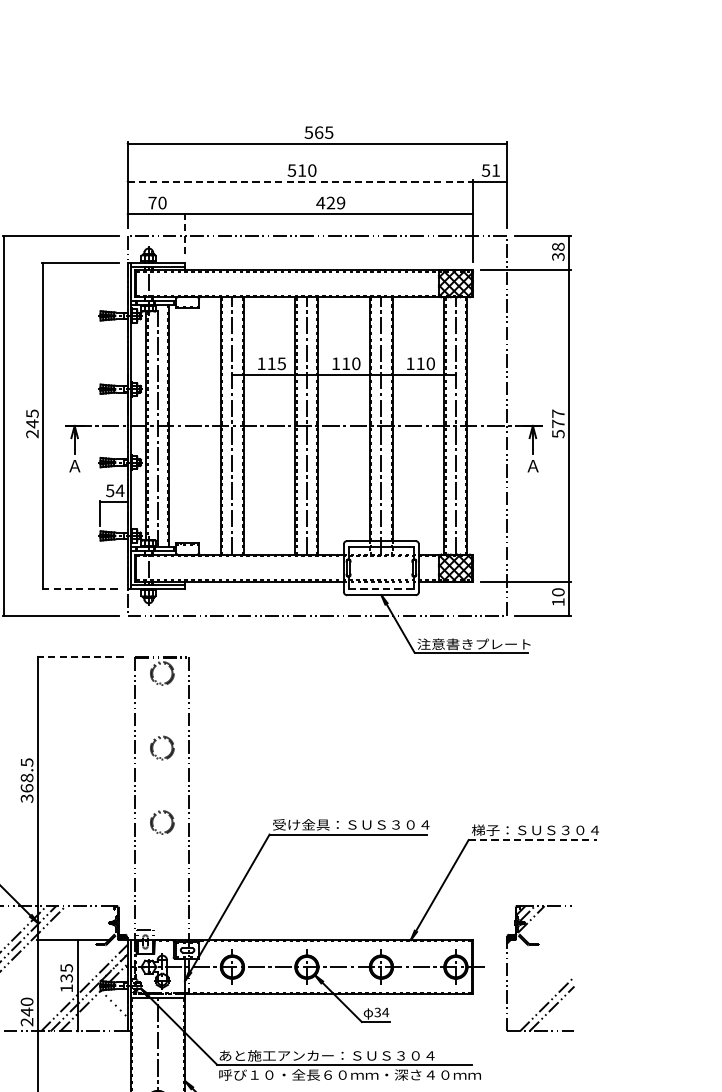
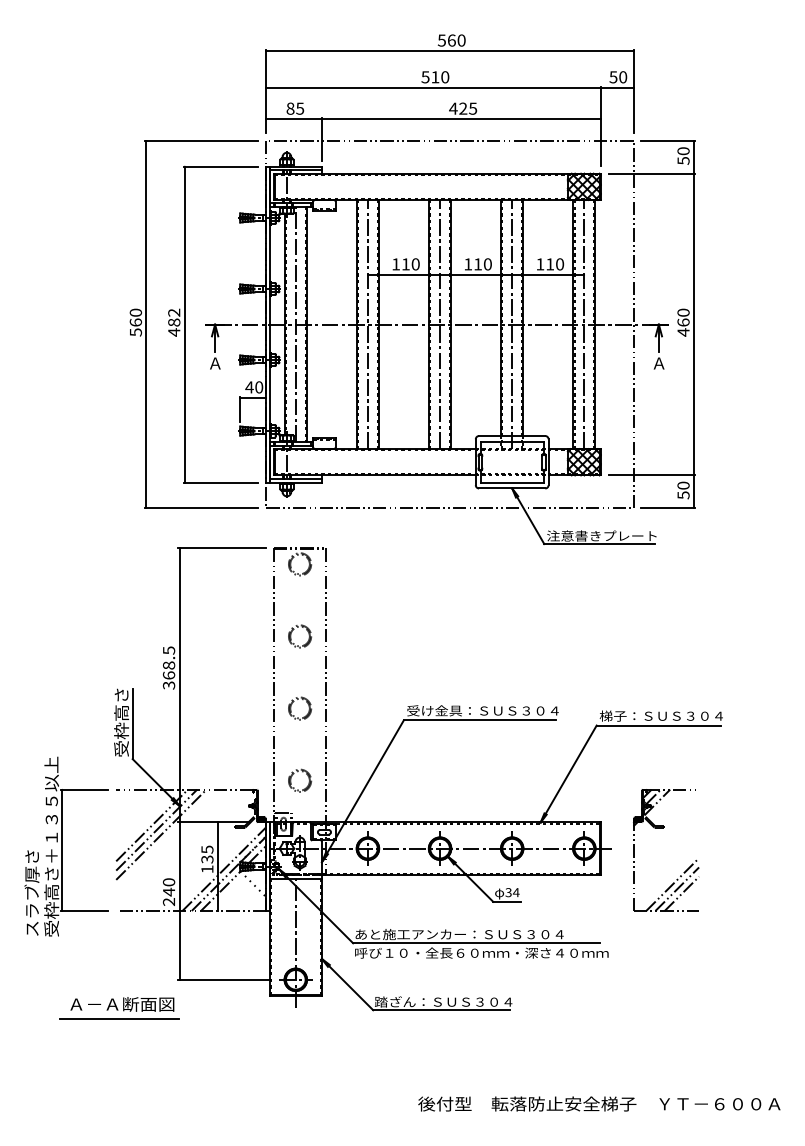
text: (329, 132) -> (461, 40), 565 -> 560
text: (496, 170) -> (623, 77), 51 -> 50
line: (301, 181) -> (434, 87), dashed -> solid
text: (157, 202) -> (295, 108), 70 -> 85
text: (341, 202) -> (473, 108), 429 -> 425
line: (185, 235) -> (322, 140), dashed -> solid
text: (558, 251) -> (683, 155), 38 -> 50
text: (281, 363) -> (415, 264), 115 -> 110
text: (32, 423) -> (174, 322), 245 -> 482
text: (558, 423) -> (683, 322), 577 -> 460
text: (115, 490) -> (254, 387), 54 -> 40
line: (81, 589) -> (221, 482), dashed -> solid
line: (381, 589) -> (512, 482), dashed -> solid
text: (558, 602) -> (683, 495), 10 -> 50
line: (82, 656) -> (222, 547), dashed -> solid
line: (533, 839) -> (659, 725), dashed -> solid
part: (170, 892) -> (307, 776), added
line: (556, 1013) -> (681, 893), added

